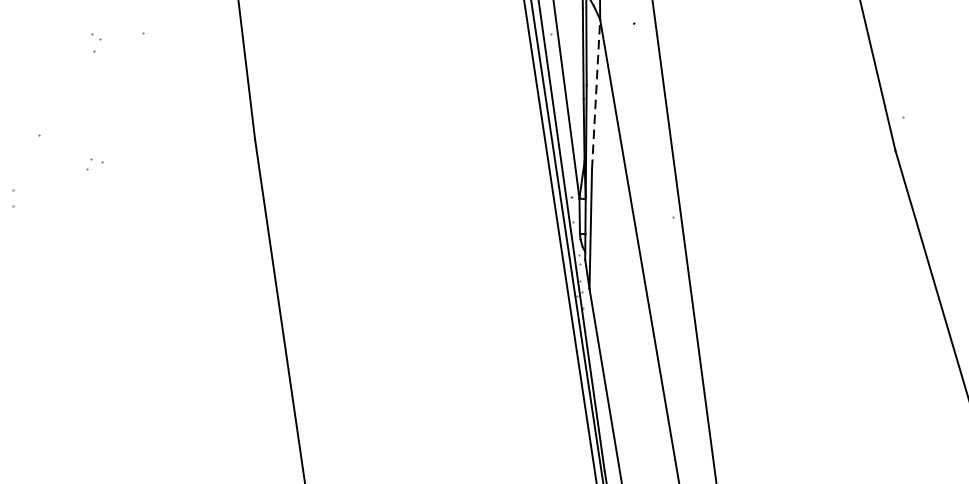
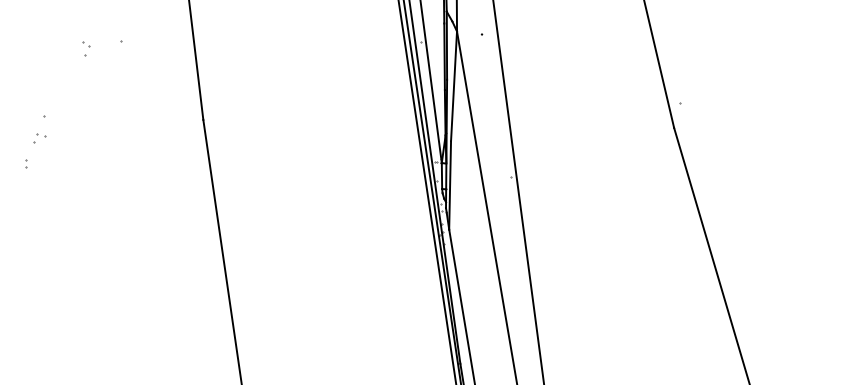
line: (596, 94) -> (454, 86), dashed -> solid
part: (94, 165) -> (39, 138), moved
part: (14, 199) -> (26, 163), size x0.62

